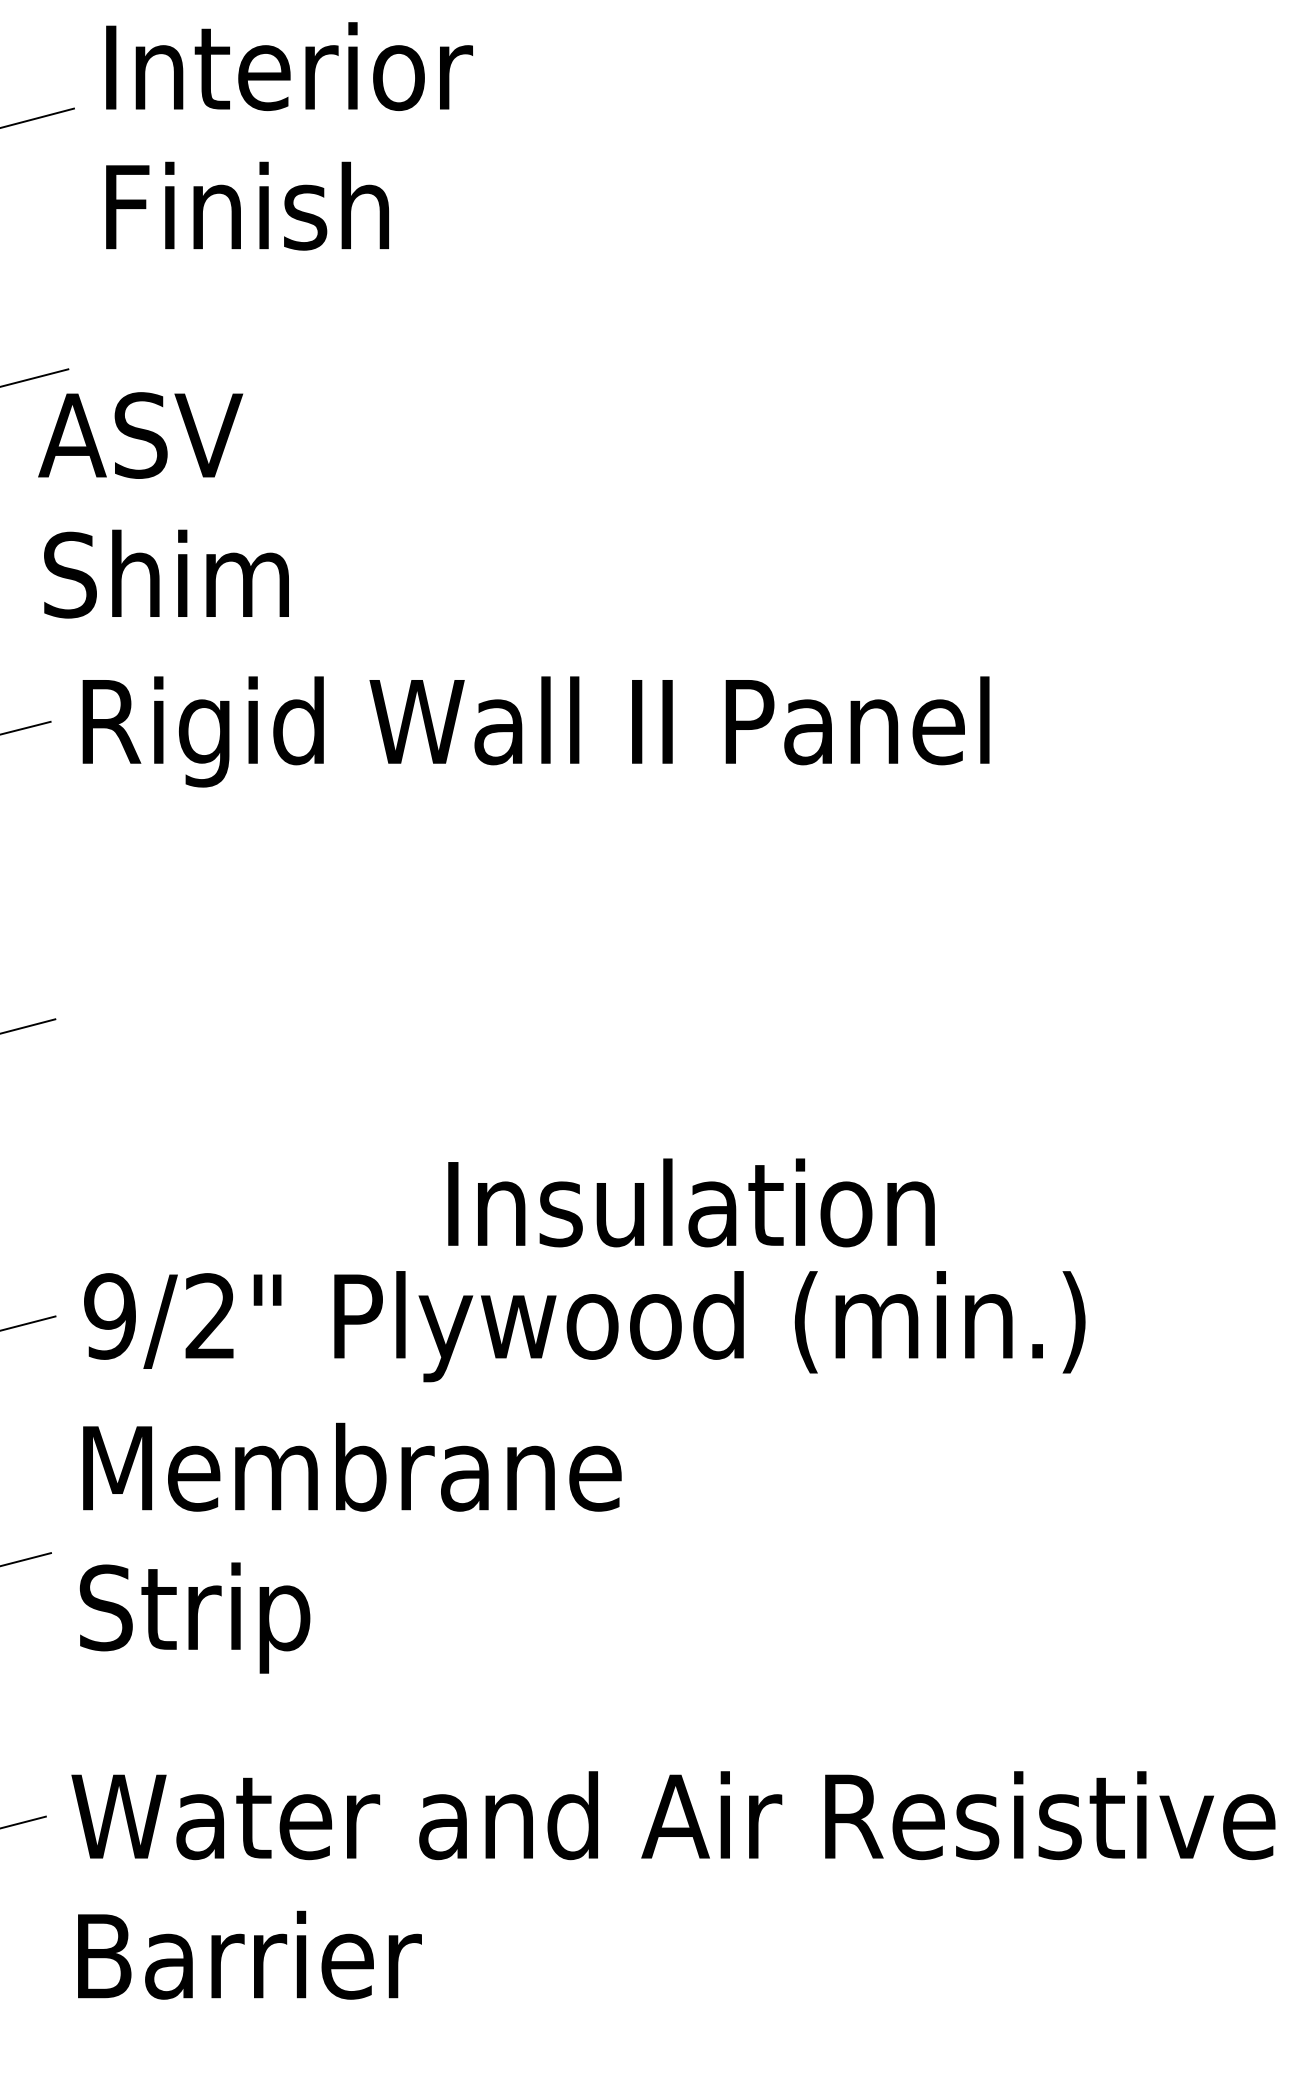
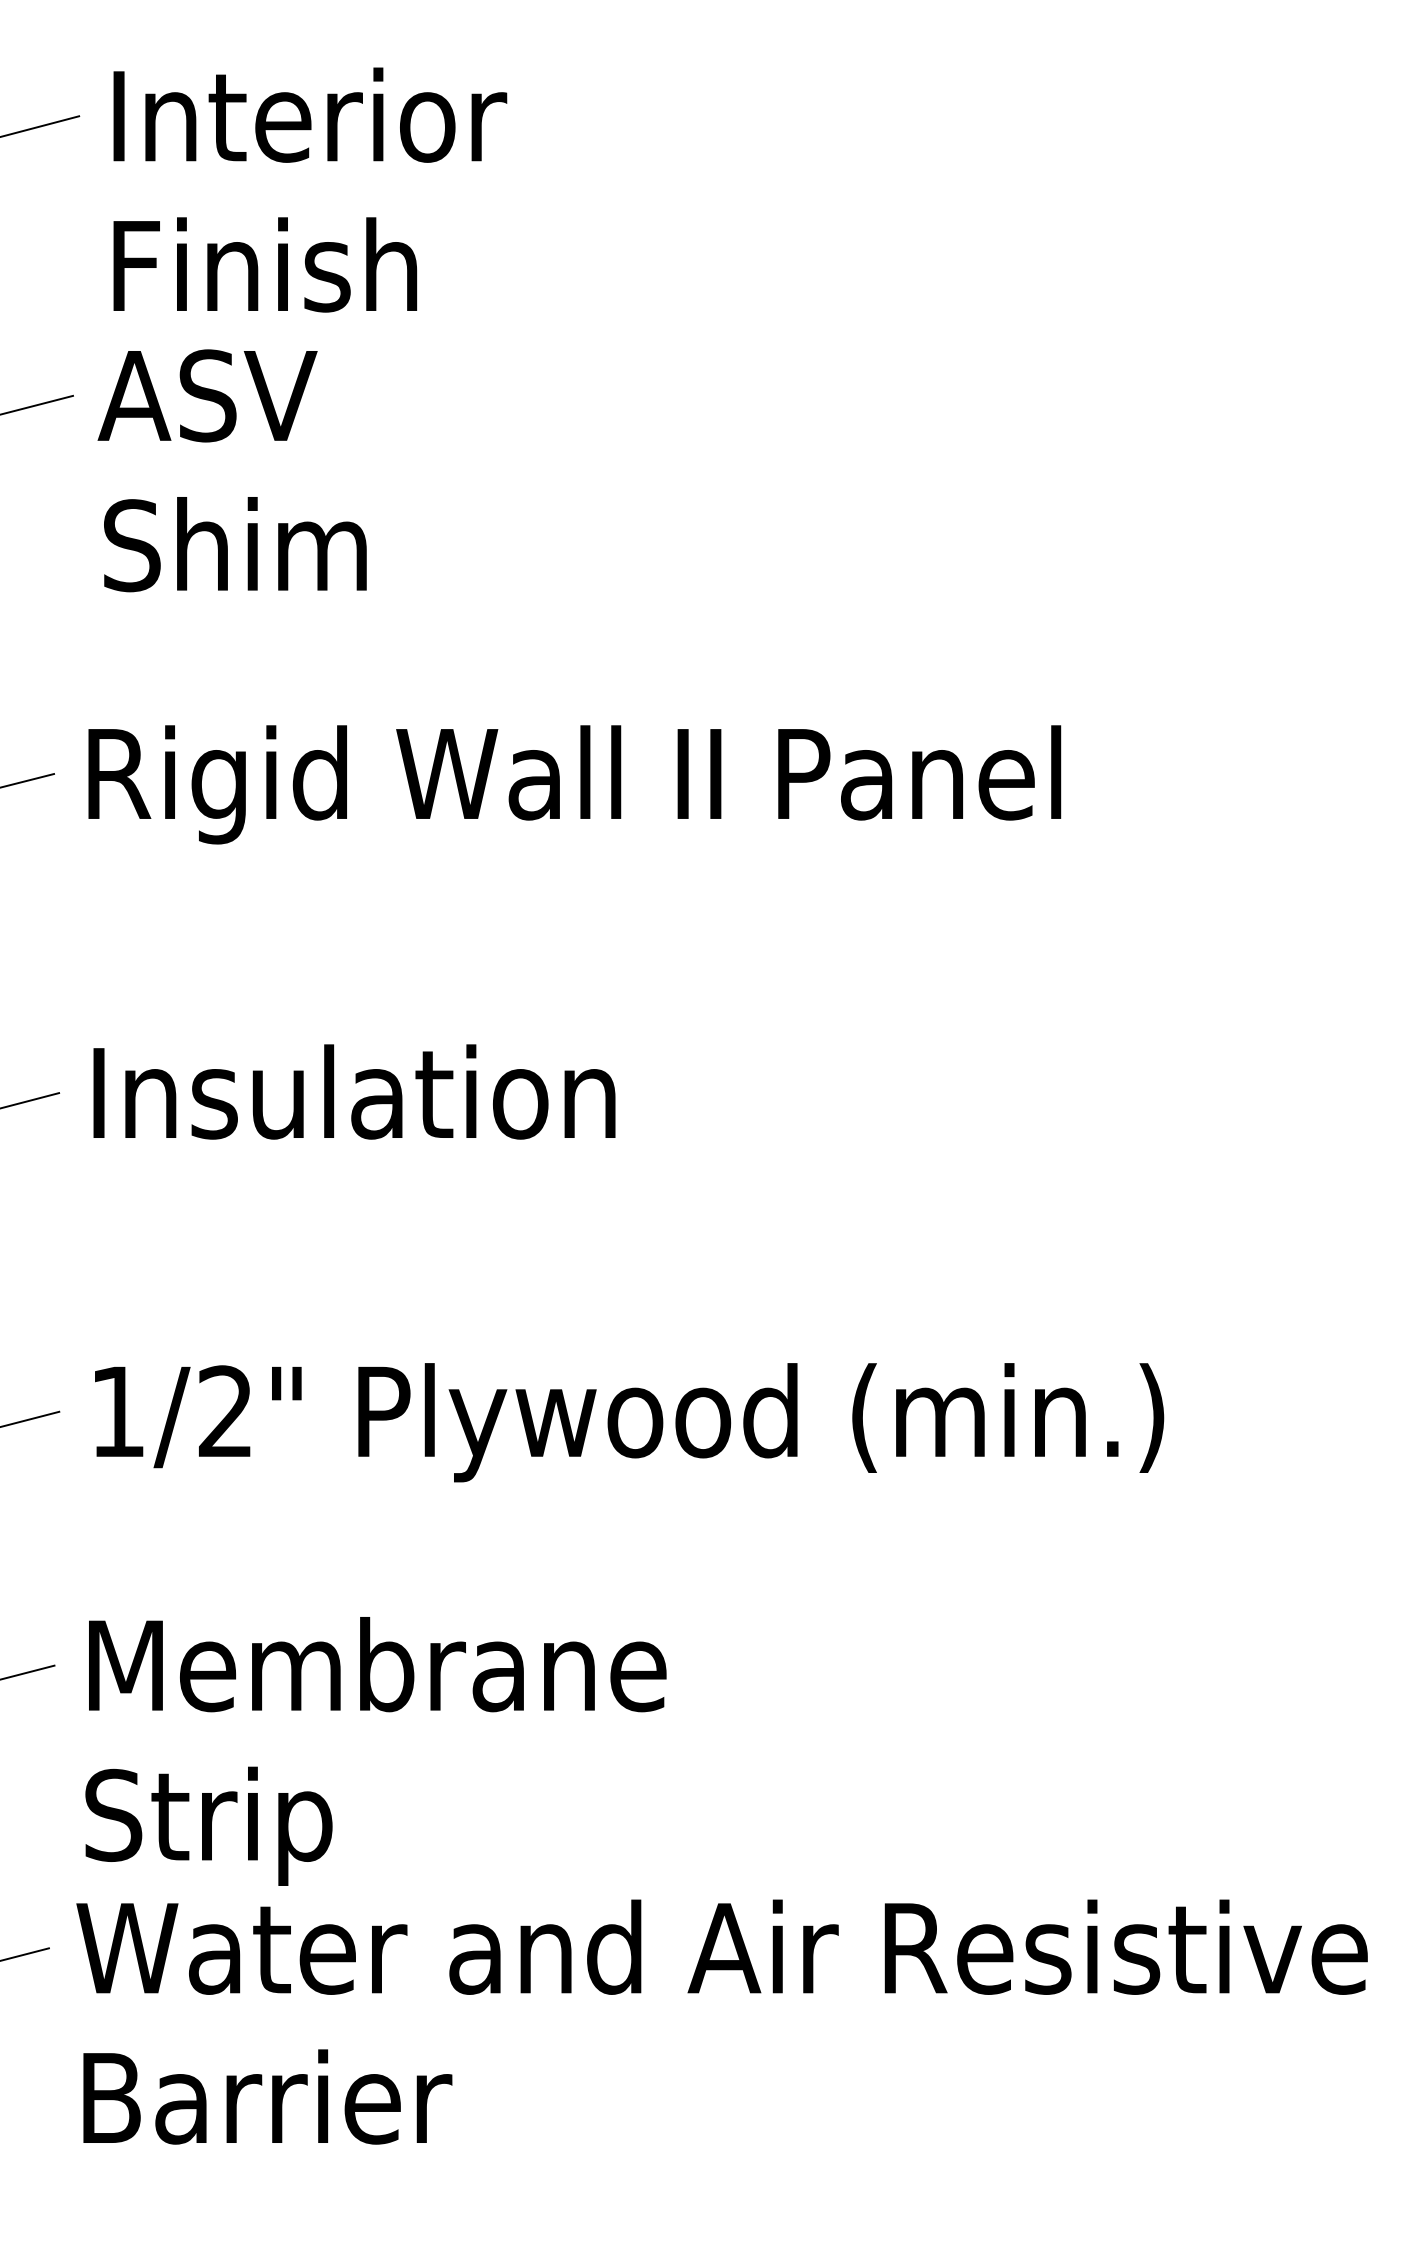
text: (289, 135) -> (310, 189), moved
text: (162, 505) -> (231, 470), moved
text: (691, 1202) -> (354, 1091), moved
text: (109, 1316) -> (117, 1411), 9/2" -> 1/2"
text: (350, 1548) -> (375, 1751), moved

